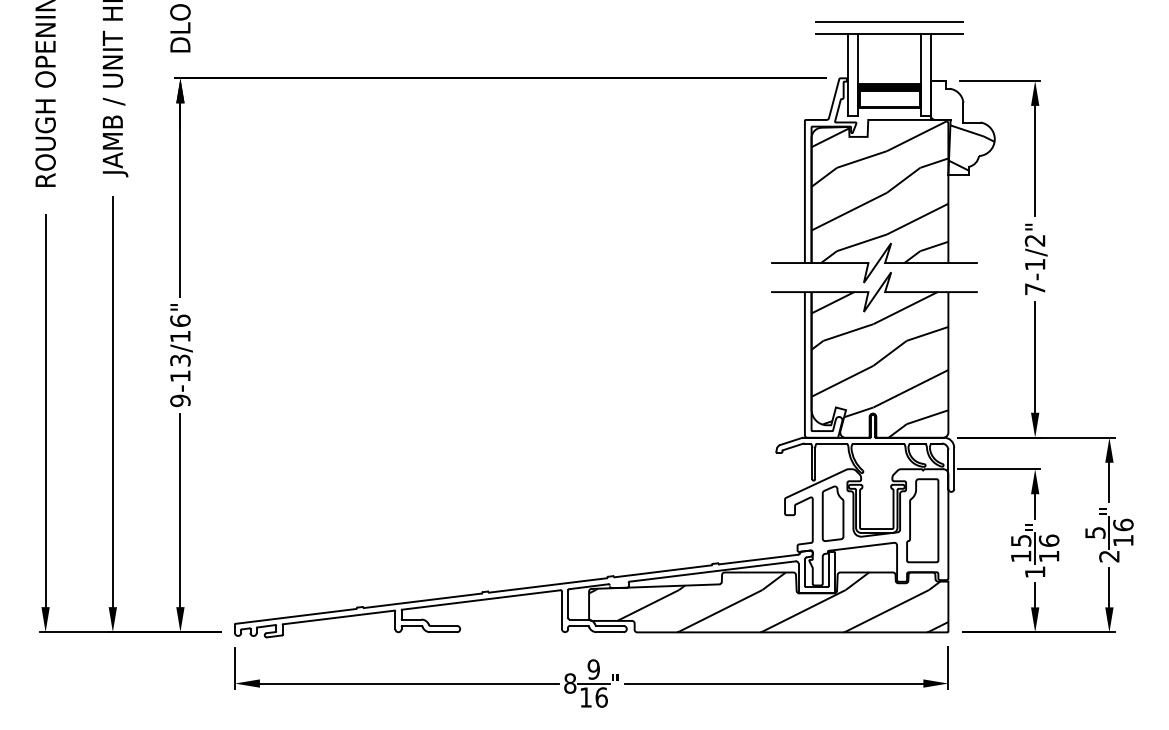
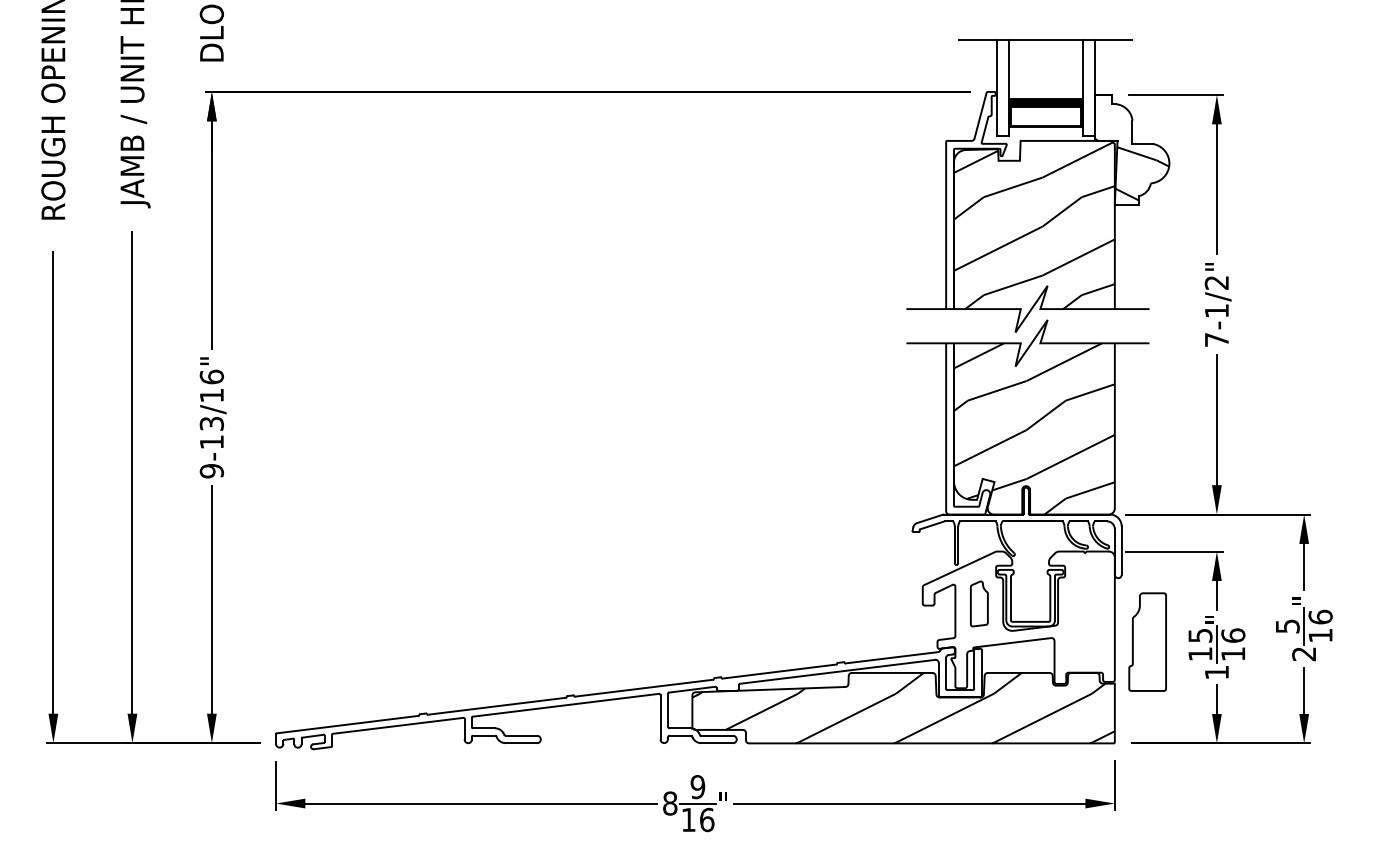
line: (889, 21) -> (1045, 25), removed
part: (833, 513) -> (979, 603), size x0.7
part: (922, 520) -> (1147, 641), moved

